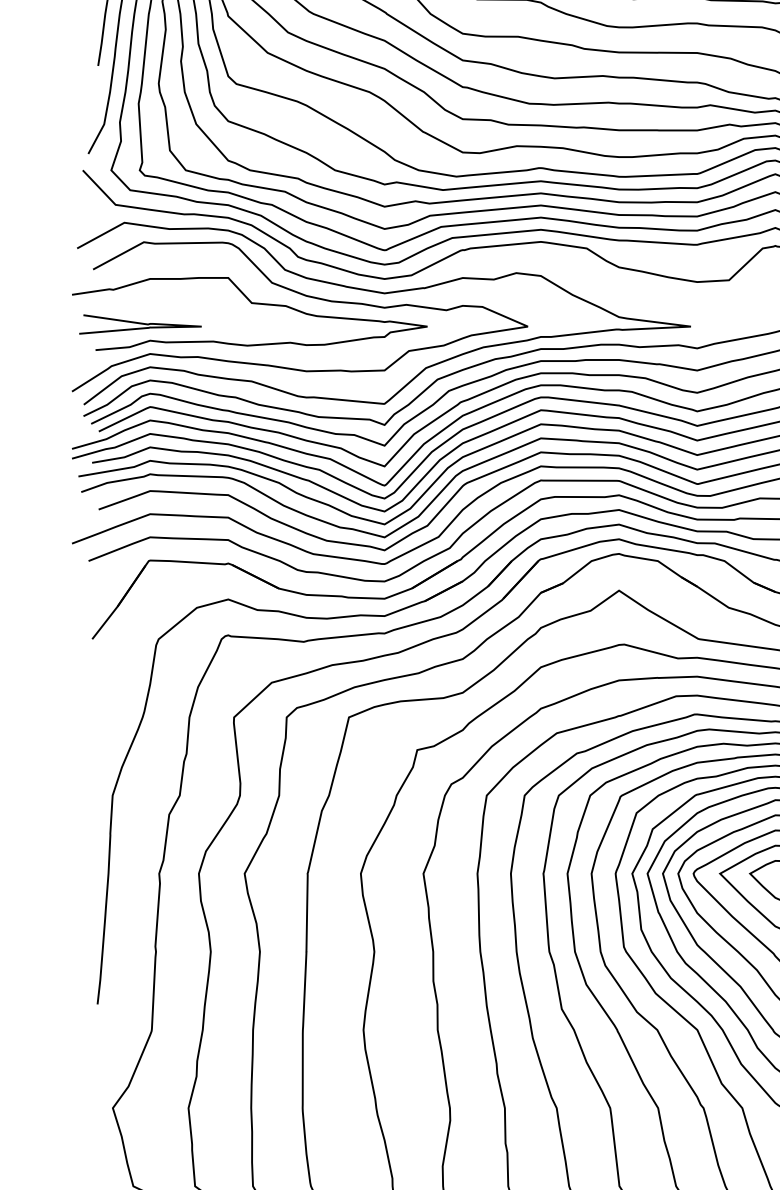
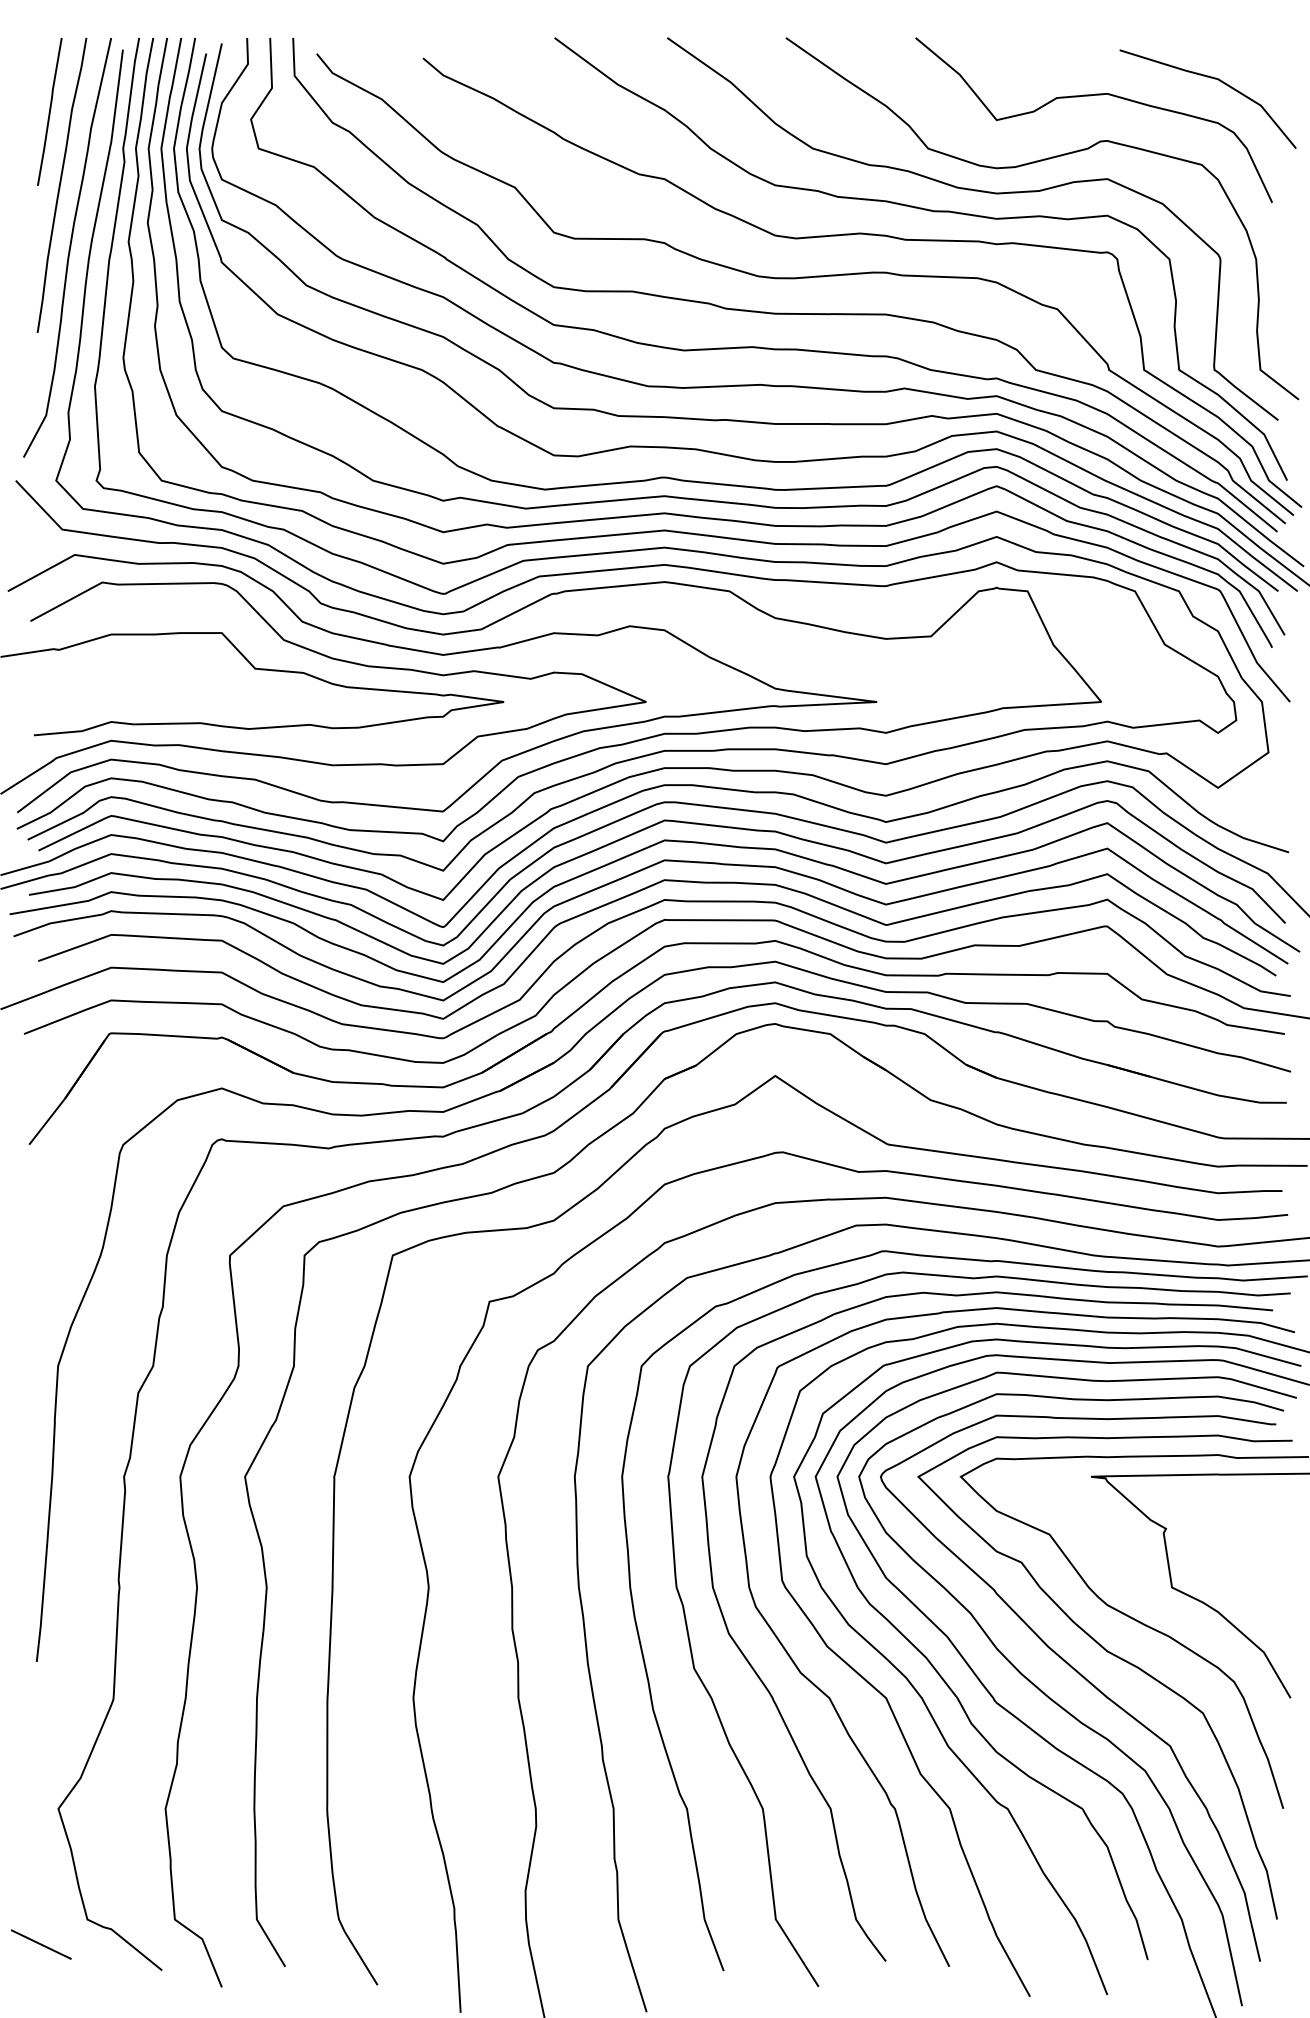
curve: (140, 324) -> (97, 698), removed

